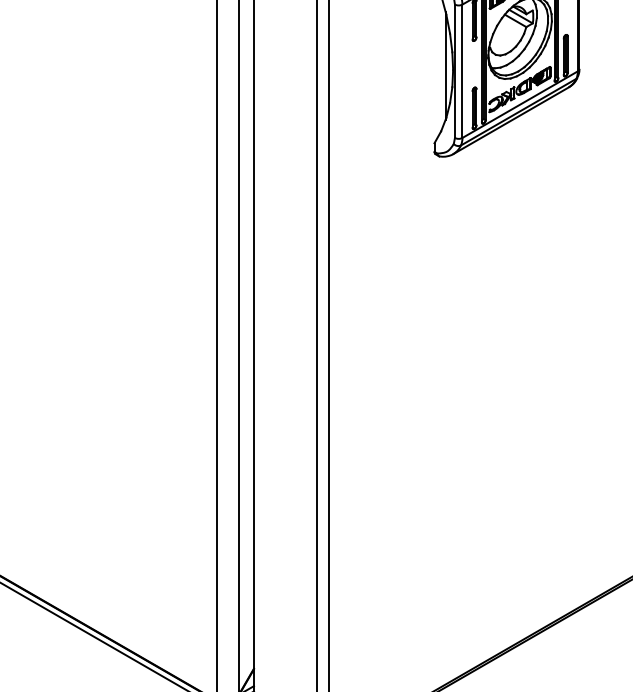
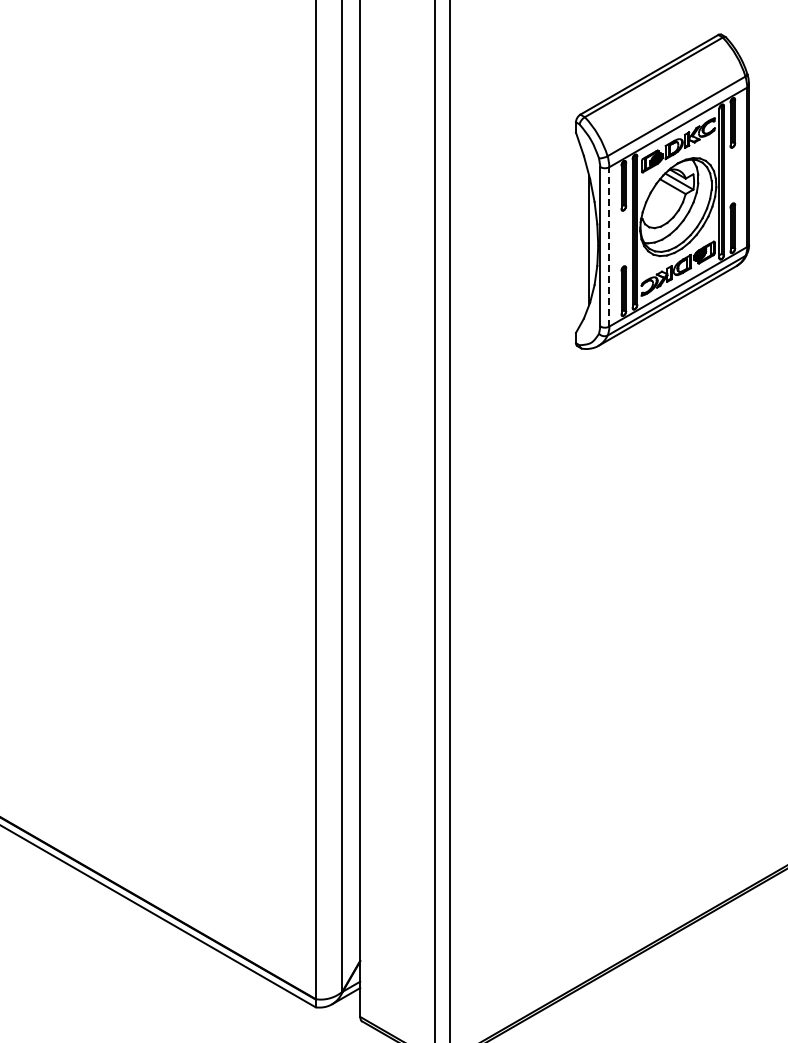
line: (462, 70) -> (609, 246), solid -> dashed

